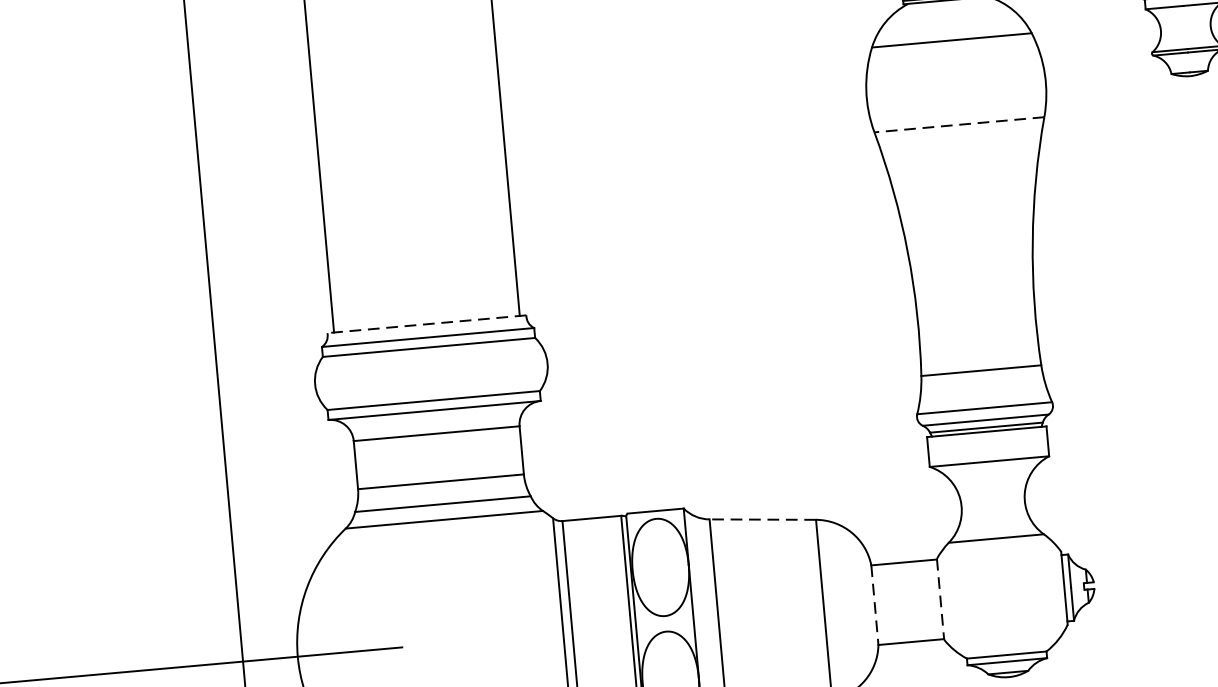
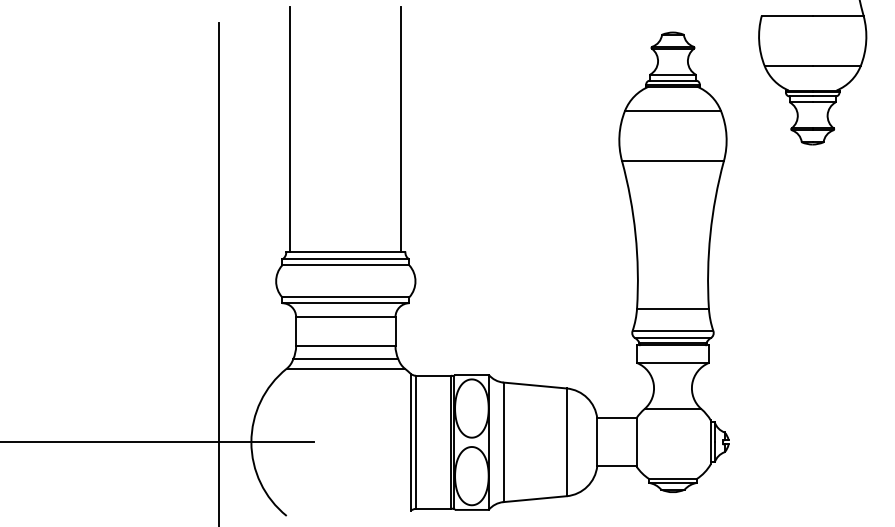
line: (958, 125) -> (672, 161), dashed -> solid
line: (426, 324) -> (345, 251), dashed -> solid
line: (763, 519) -> (535, 385), dashed -> solid
line: (940, 599) -> (636, 442), dashed -> solid
line: (875, 605) -> (597, 442), dashed -> solid

